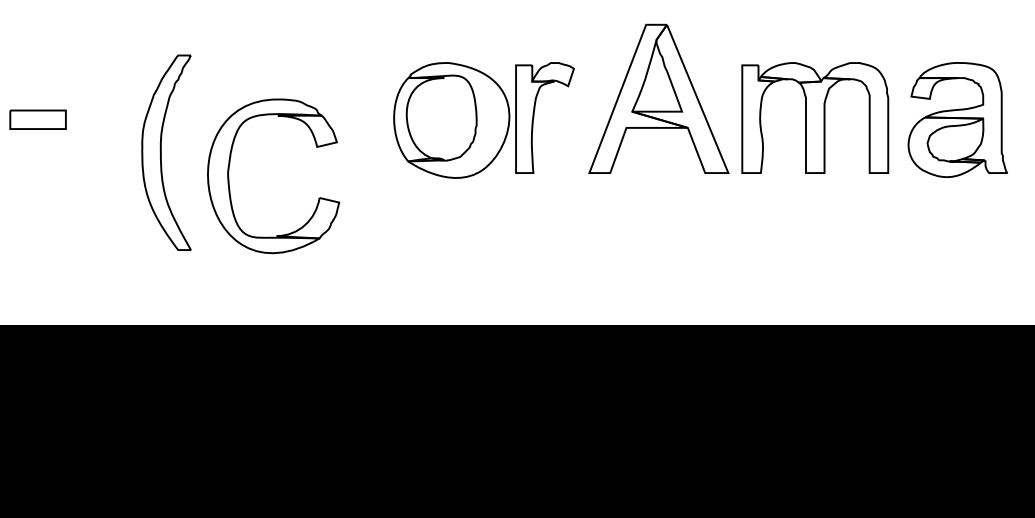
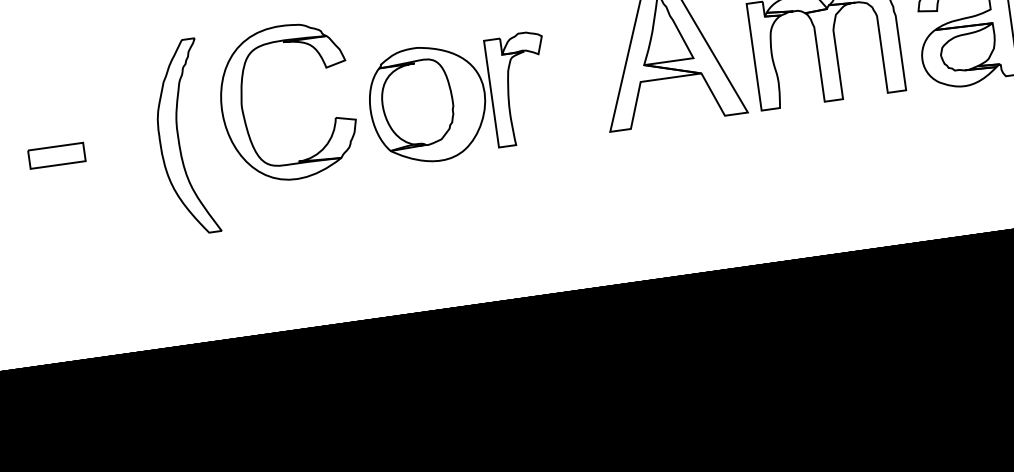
part: (483, 120) -> (459, 99), moved
part: (166, 152) -> (184, 137), moved
part: (229, 176) -> (243, 109), moved

